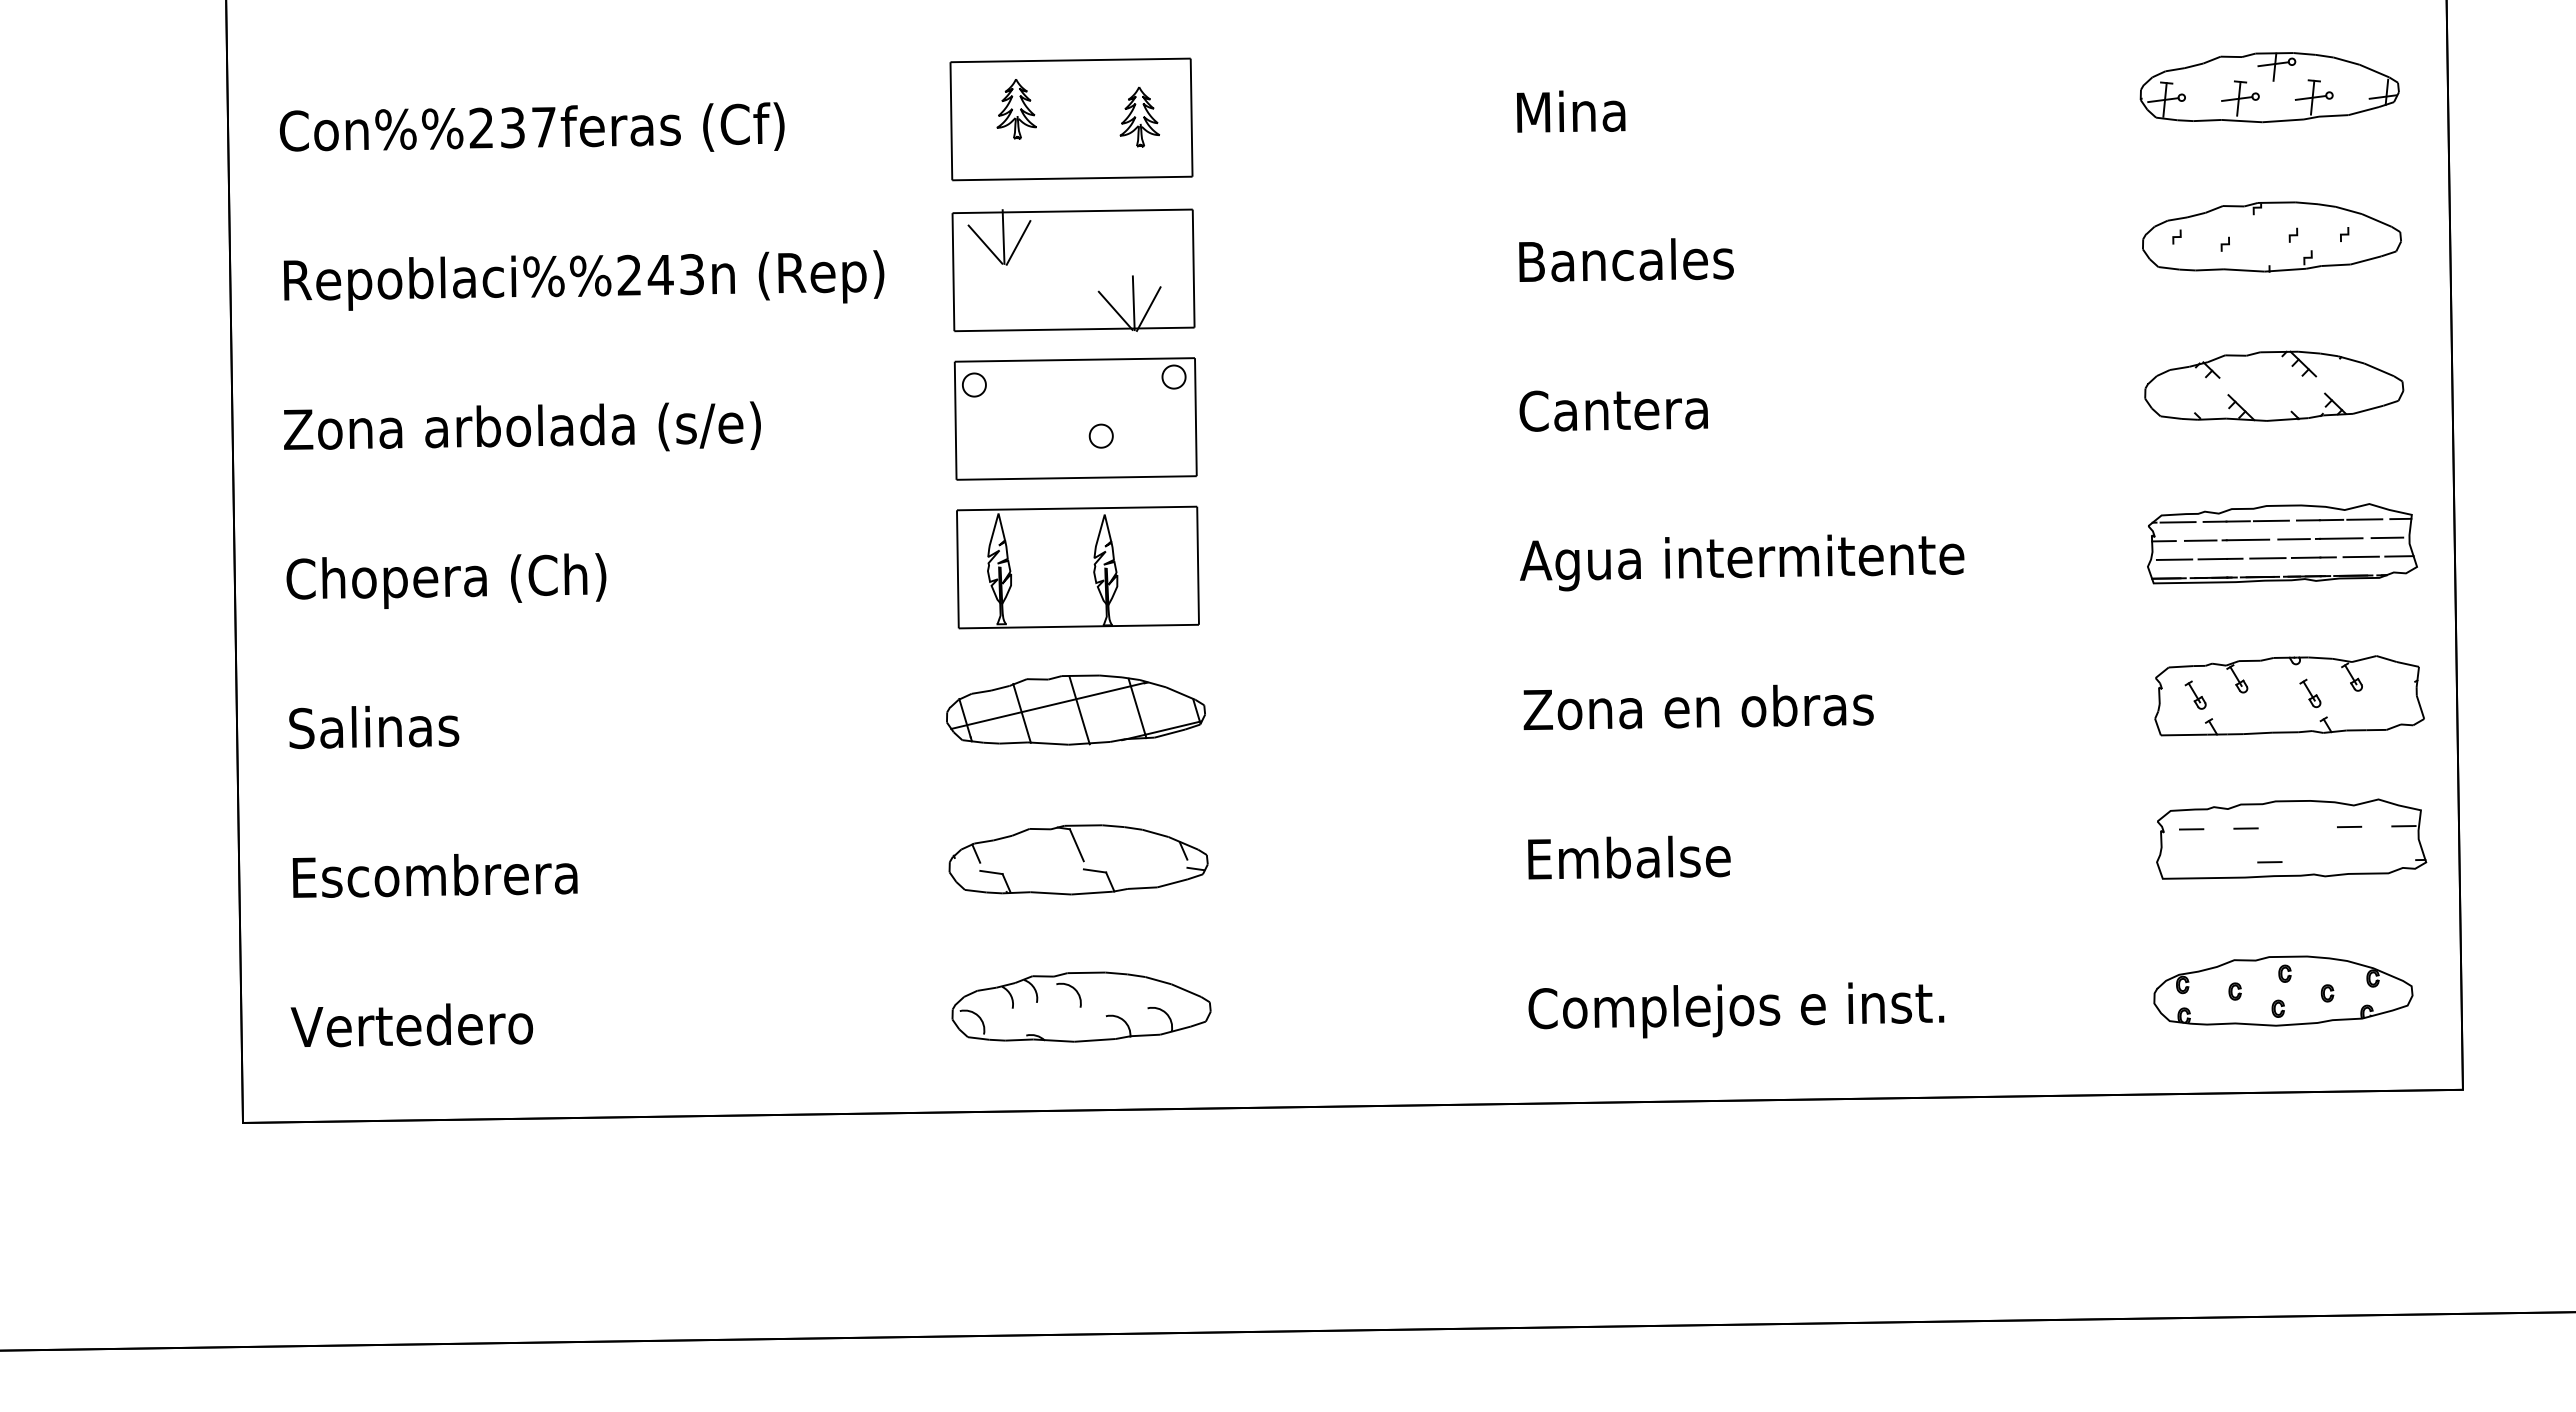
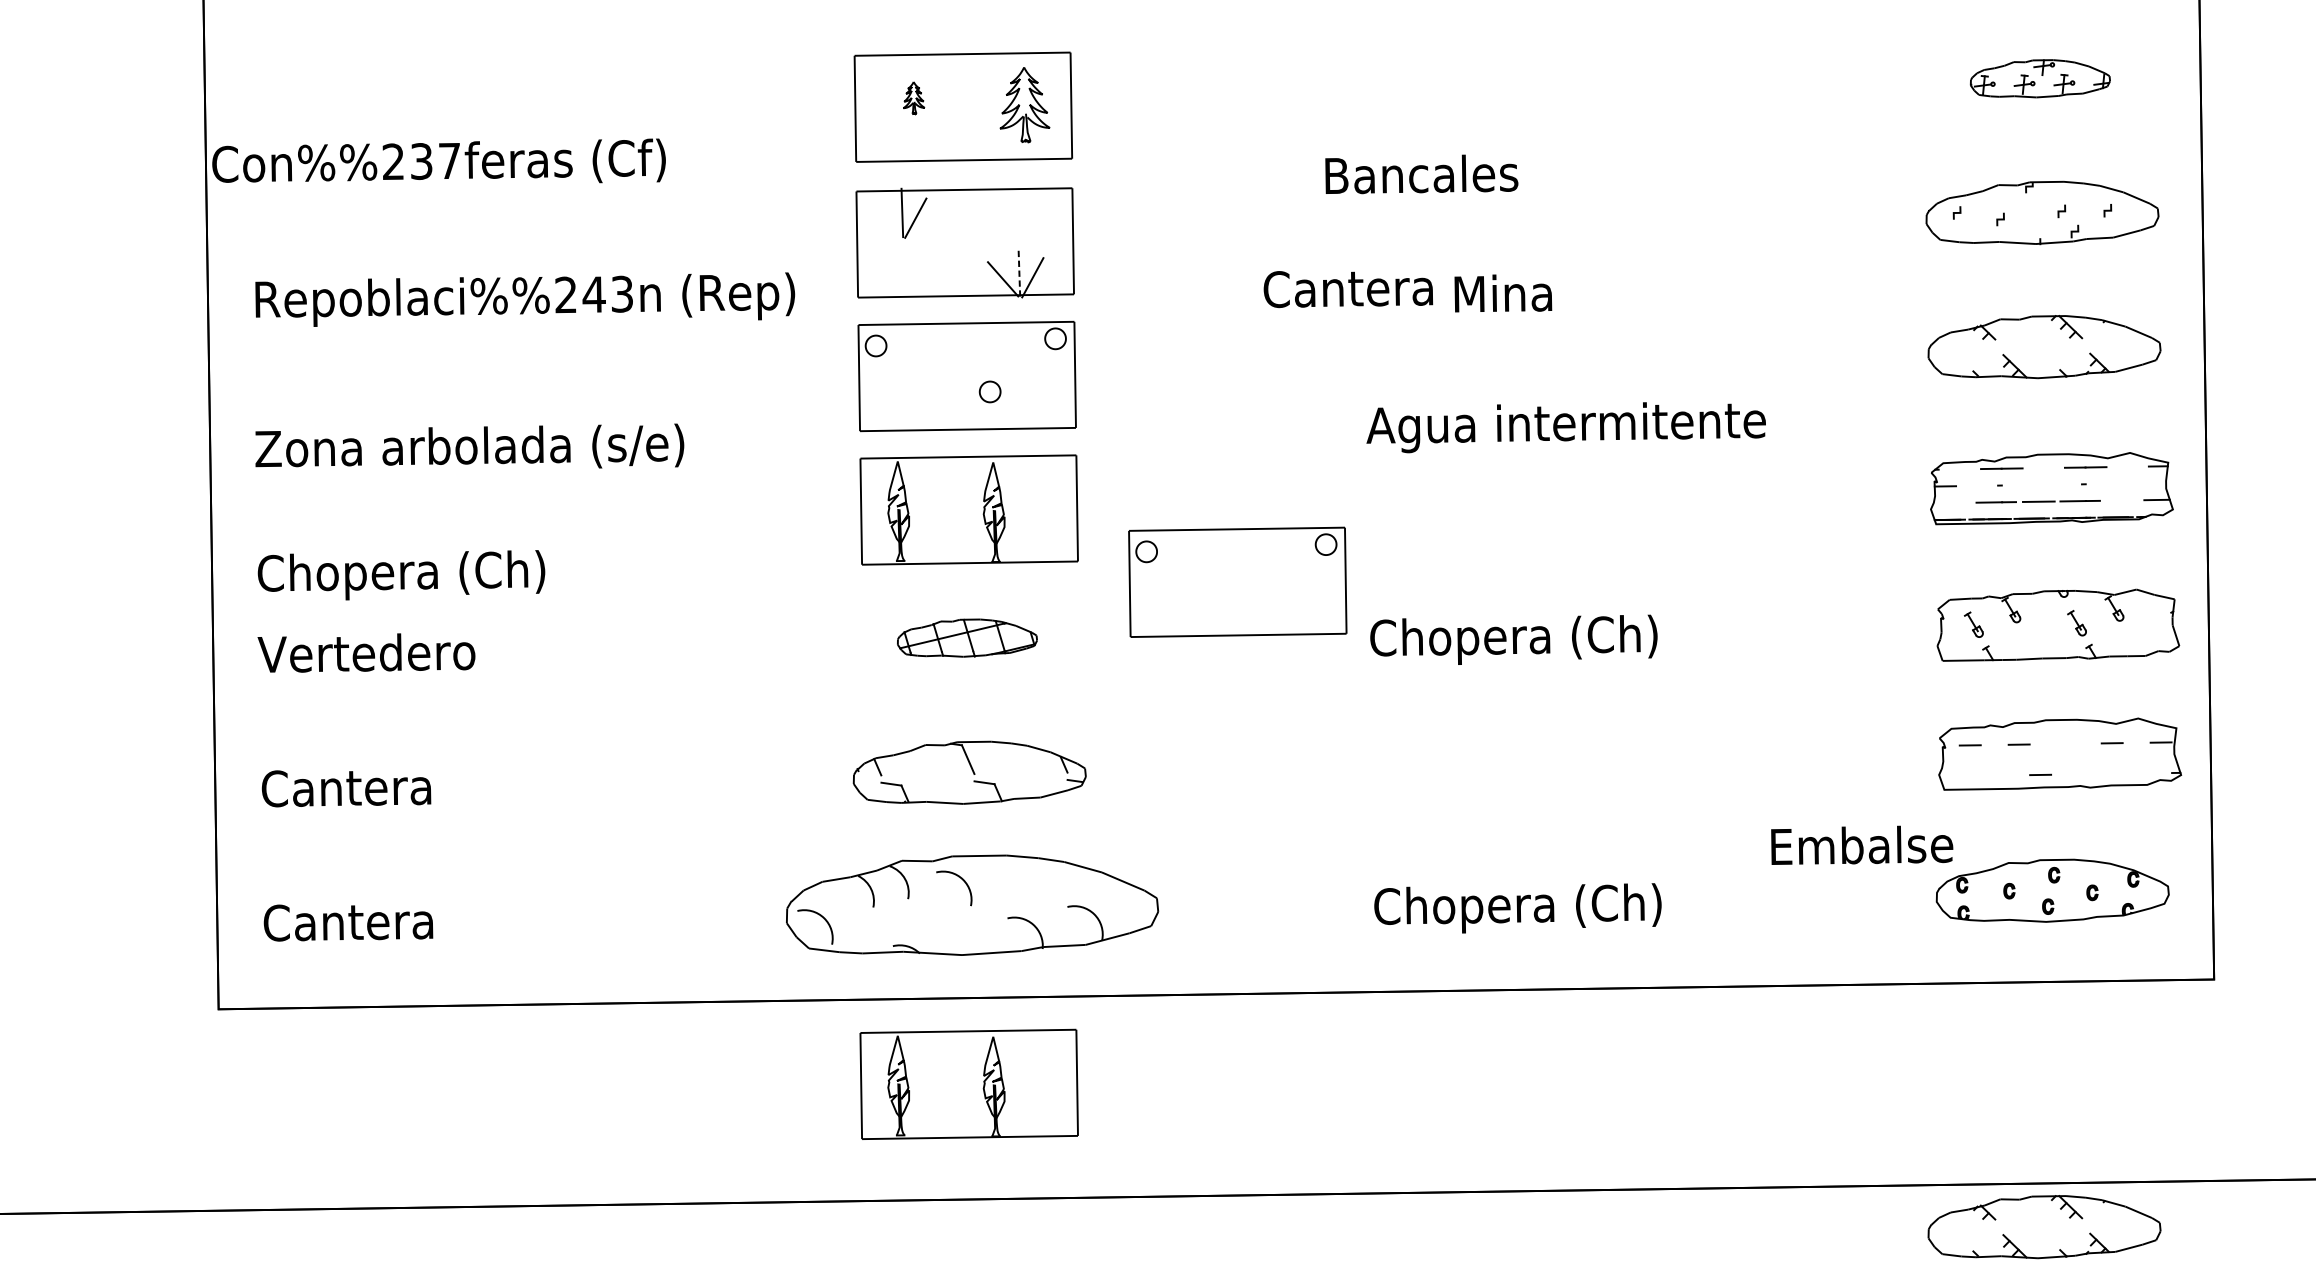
part: (2269, 87) -> (2040, 78), size x0.6
part: (1016, 109) -> (913, 98), size x0.6
text: (1571, 111) -> (1503, 293), moved
part: (1139, 116) -> (1024, 104), size x1.4
text: (532, 126) -> (439, 160), moved
line: (985, 244) -> (886, 219), removed
text: (1626, 260) -> (1421, 174), moved
text: (583, 280) -> (524, 299), moved
line: (1133, 303) -> (1019, 272), solid -> dashed
text: (1613, 410) -> (1348, 288), moved
text: (522, 426) -> (469, 446), moved
line: (2364, 519) -> (2125, 466), removed
line: (2270, 520) -> (2041, 467), removed
line: (2177, 522) -> (1957, 469), removed
line: (2387, 537) -> (2146, 483), removed
line: (2341, 538) -> (2104, 483), removed
line: (2247, 539) -> (2020, 484), removed
line: (2293, 539) -> (2061, 484), removed
line: (2200, 540) -> (1978, 485), removed
line: (2360, 556) -> (2122, 500), removed
line: (2174, 559) -> (1954, 502), removed
text: (1742, 562) -> (1566, 427), moved
text: (446, 580) -> (401, 574), moved
part: (1376, 647) -> (1237, 581), added
part: (1075, 709) -> (966, 637), size x0.6
text: (1698, 711) -> (1526, 639), Zona en obras -> Chopera (Ch)
text: (407, 726) -> (366, 652), Salinas -> Vertedero
text: (1629, 857) -> (1862, 845), moved
text: (434, 875) -> (390, 786), Escombrera -> Cantera
part: (1081, 1006) -> (972, 904), size x1.6
text: (1753, 1010) -> (1576, 908), Complejos e inst. -> Chopera (Ch)
text: (411, 1025) -> (370, 921), Vertedero -> Cantera
part: (1077, 1206) -> (968, 1084), added
part: (2274, 1364) -> (2044, 1226), added

